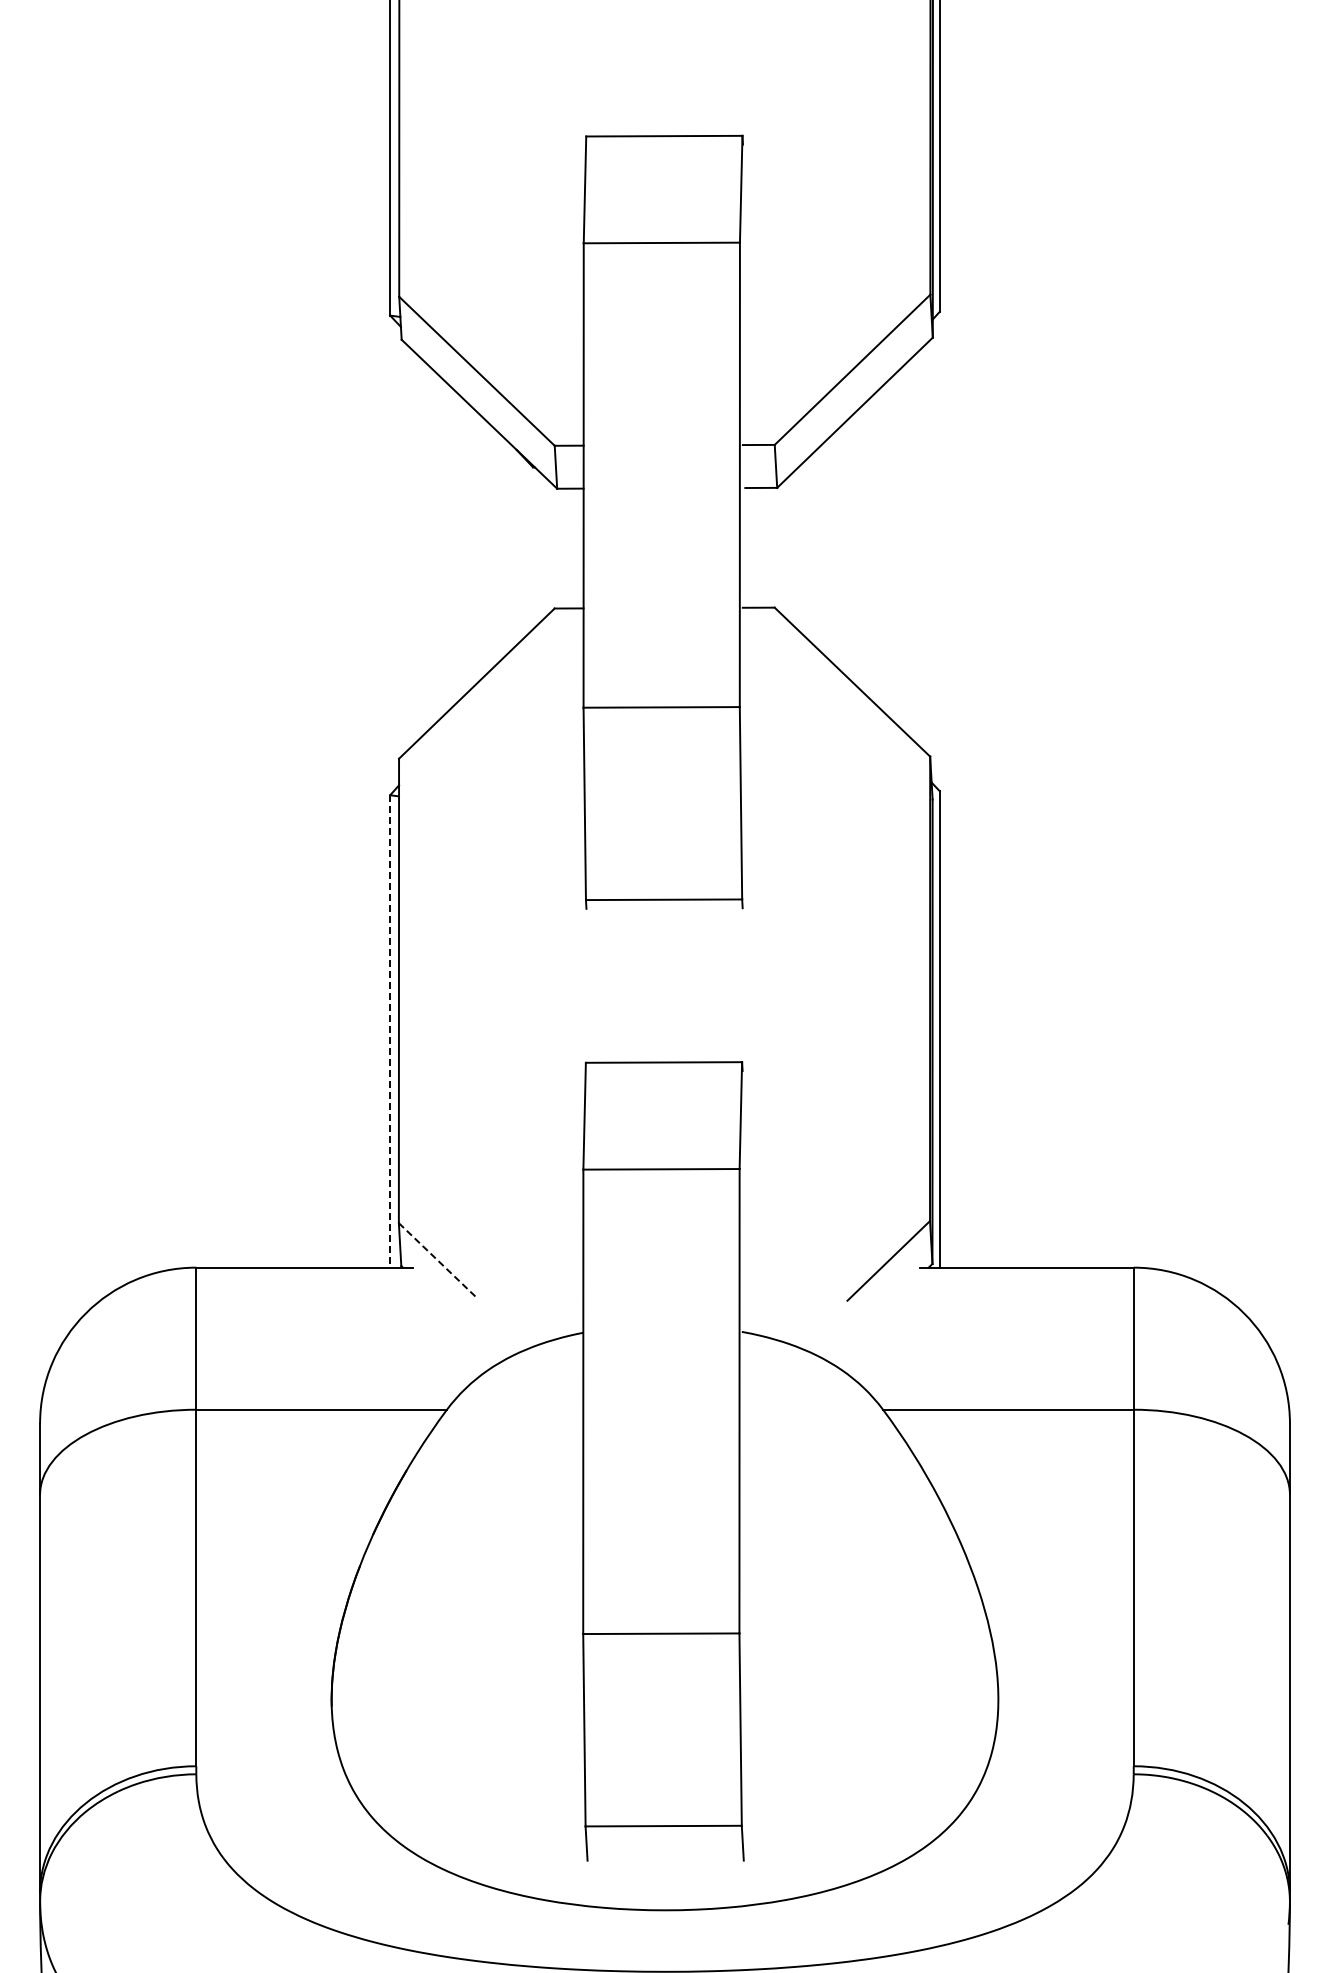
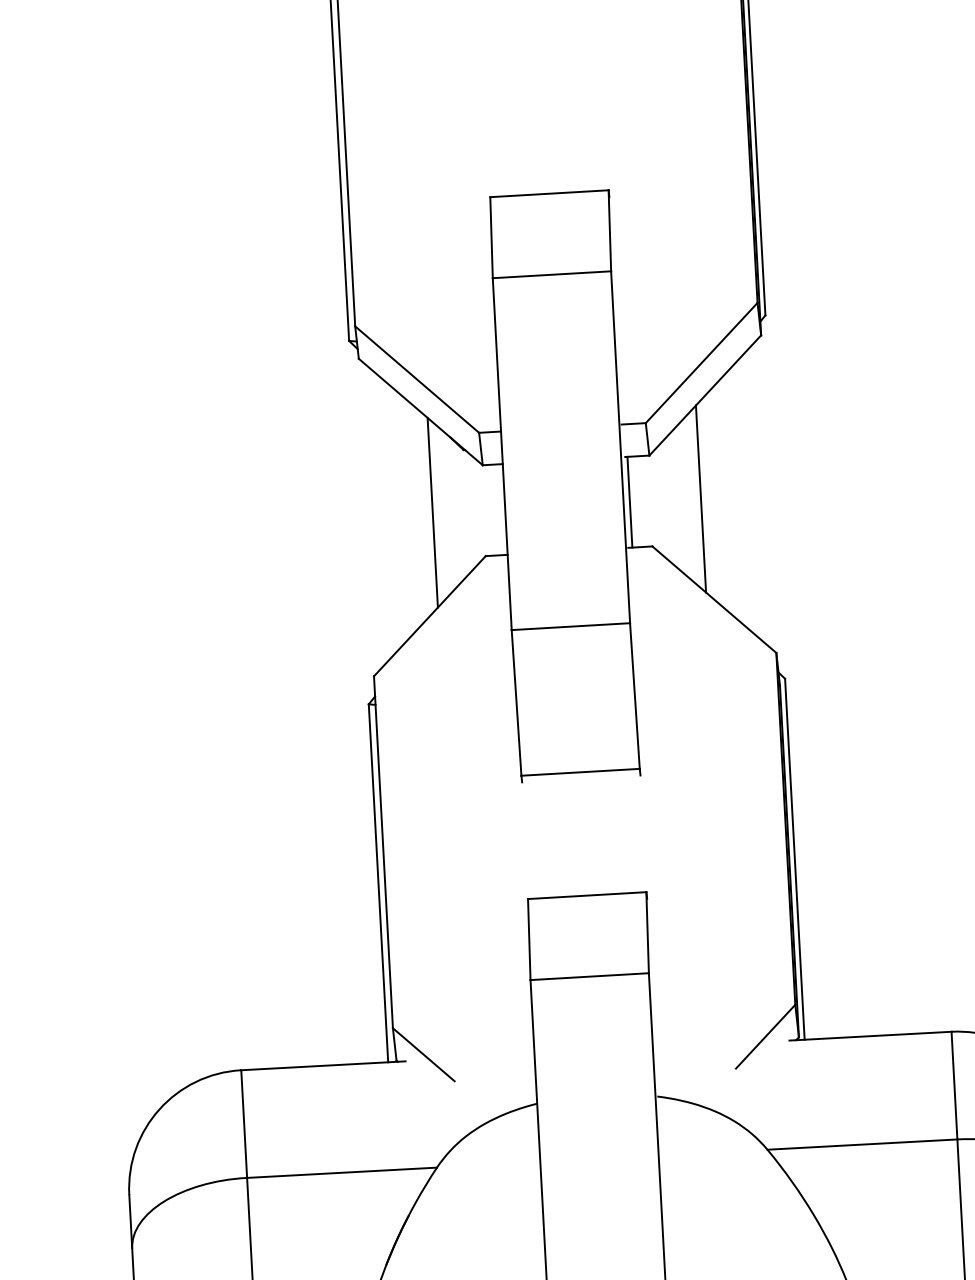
line: (488, 547) -> (433, 512), added
line: (748, 547) -> (630, 501), added
line: (842, 548) -> (701, 498), added
line: (390, 1031) -> (378, 883), dashed -> solid
line: (437, 1260) -> (423, 1054), dashed -> solid

